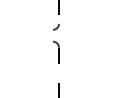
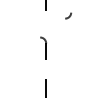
arc: (57, 26) -> (69, 15), moved

